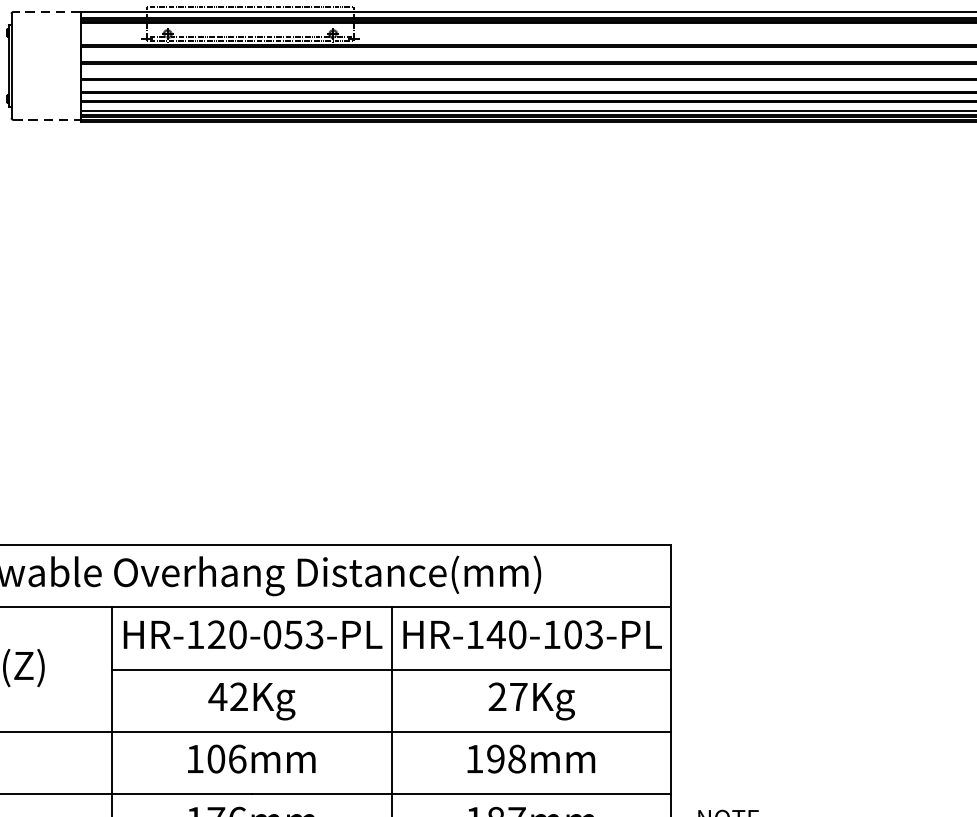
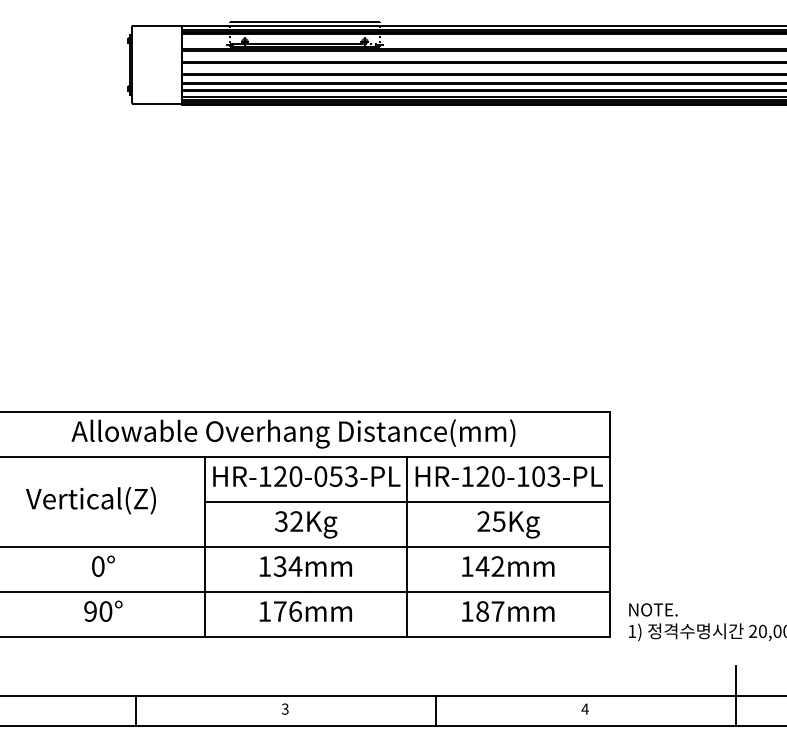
line: (46, 11) -> (157, 25), dashed -> solid
line: (48, 119) -> (158, 103), dashed -> solid
text: (495, 634) -> (482, 476), HR-140-103-PL -> HR-120-103-PL
text: (218, 696) -> (281, 521), 42Kg -> 32Kg
text: (517, 696) -> (498, 521), 27Kg -> 25Kg
text: (226, 758) -> (287, 566), 106mm -> 134mm
text: (505, 758) -> (489, 566), 198mm -> 142mm

